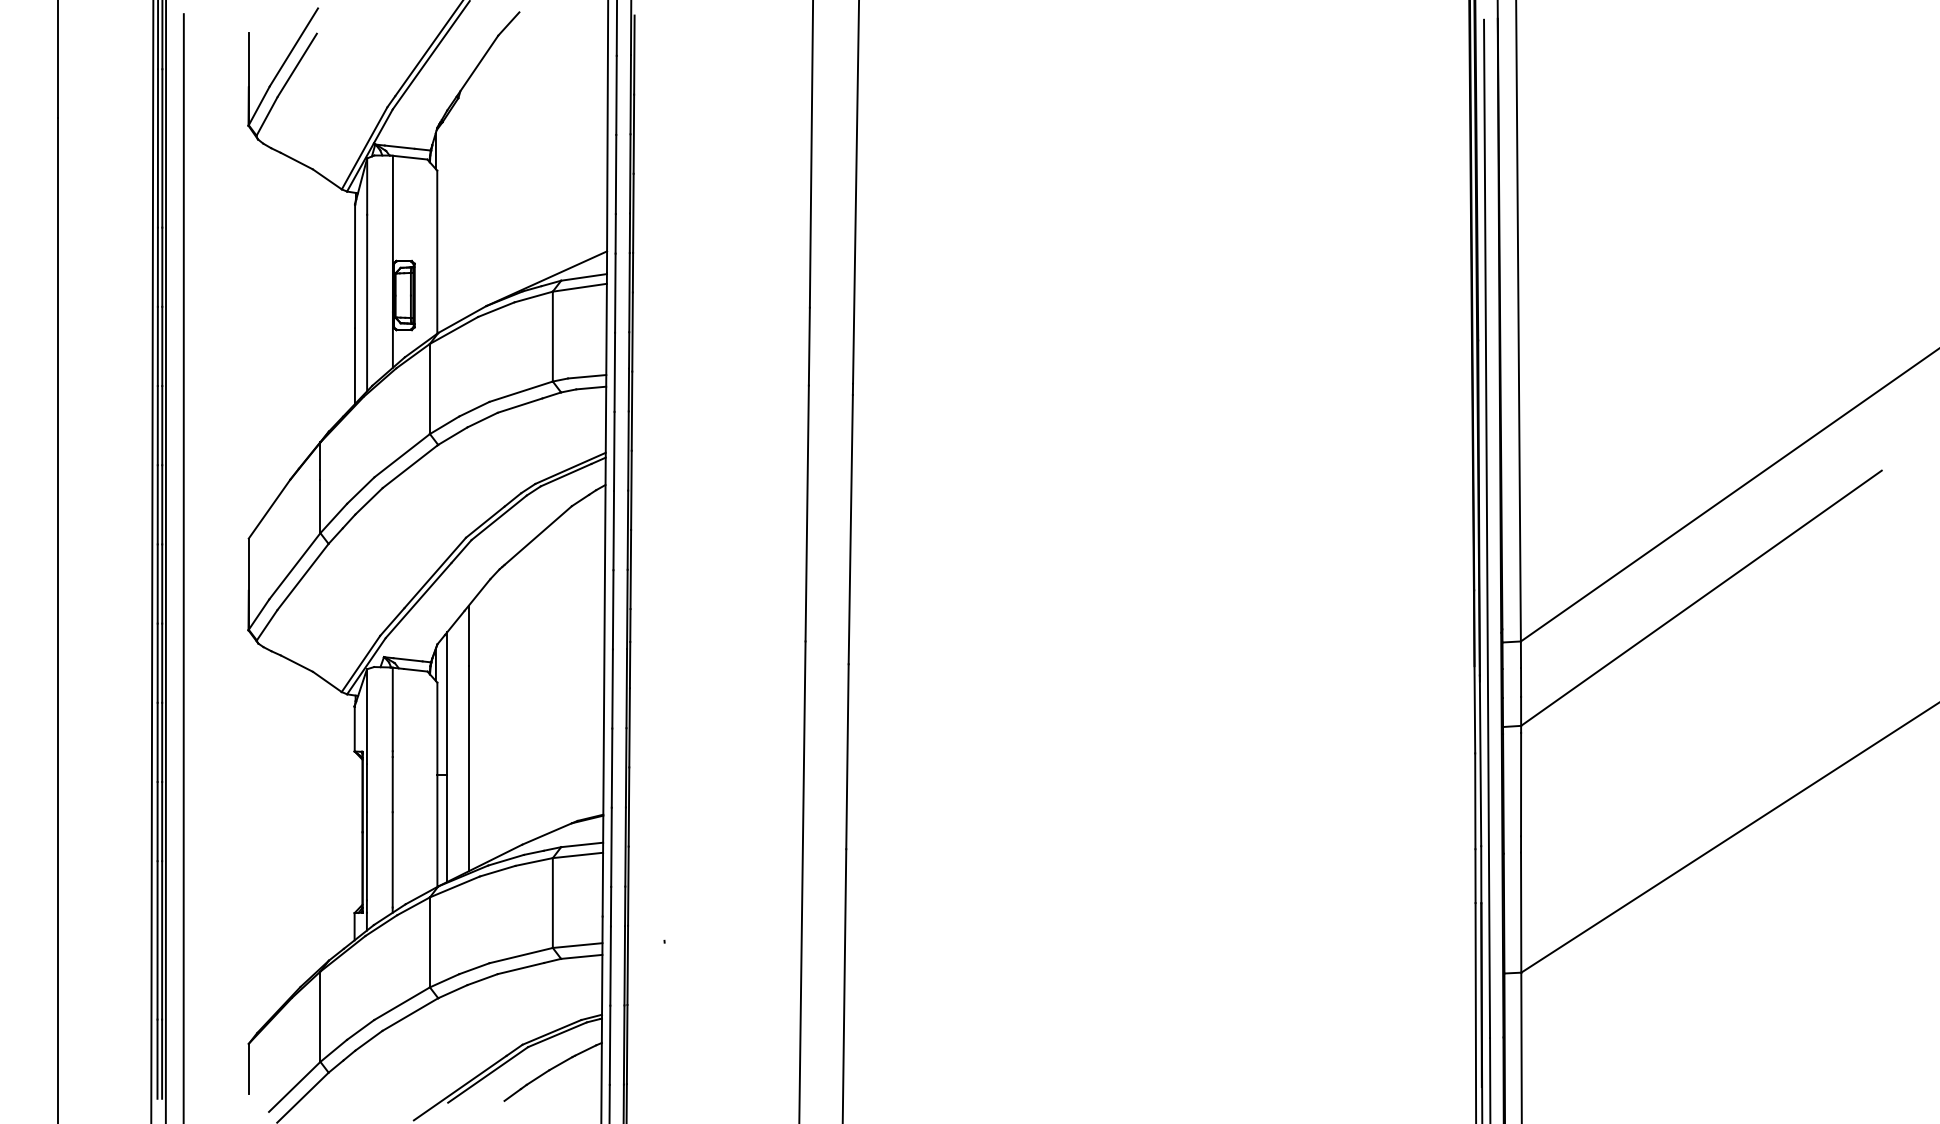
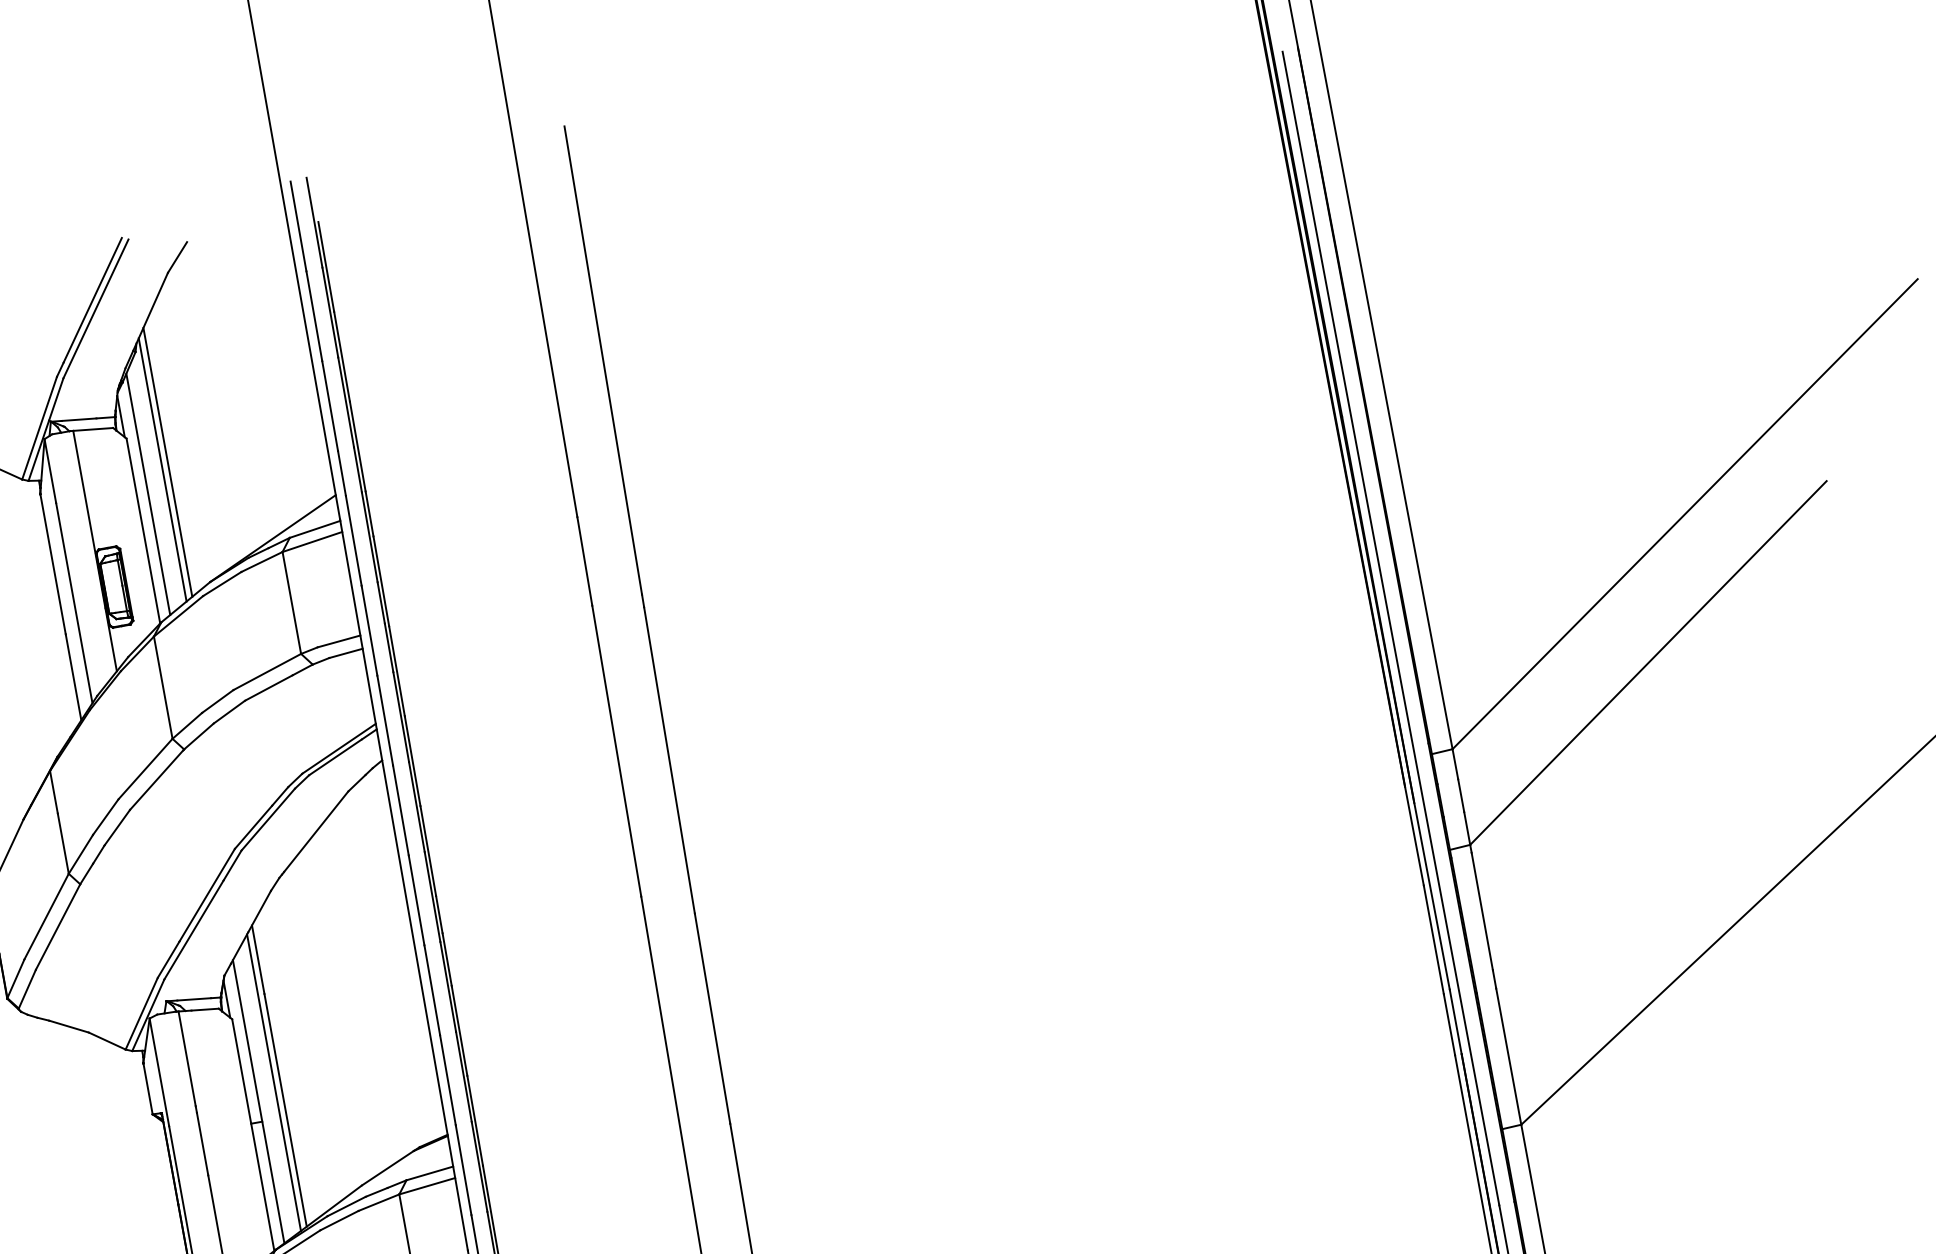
line: (468, 196) -> (167, 461), added
line: (463, 203) -> (163, 470), added
line: (447, 221) -> (148, 494), added
line: (463, 743) -> (274, 1082), added

